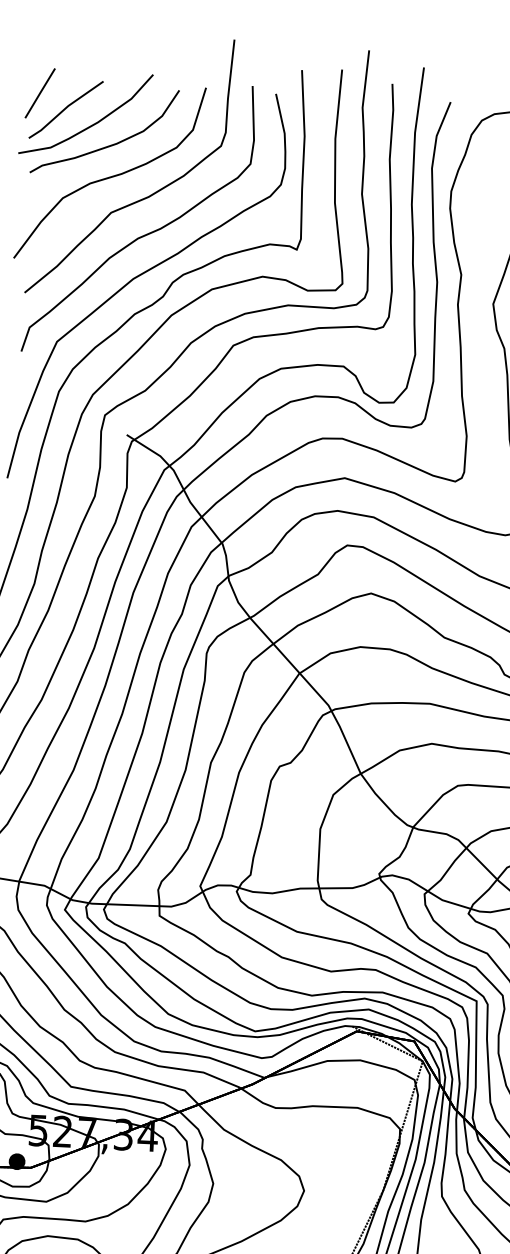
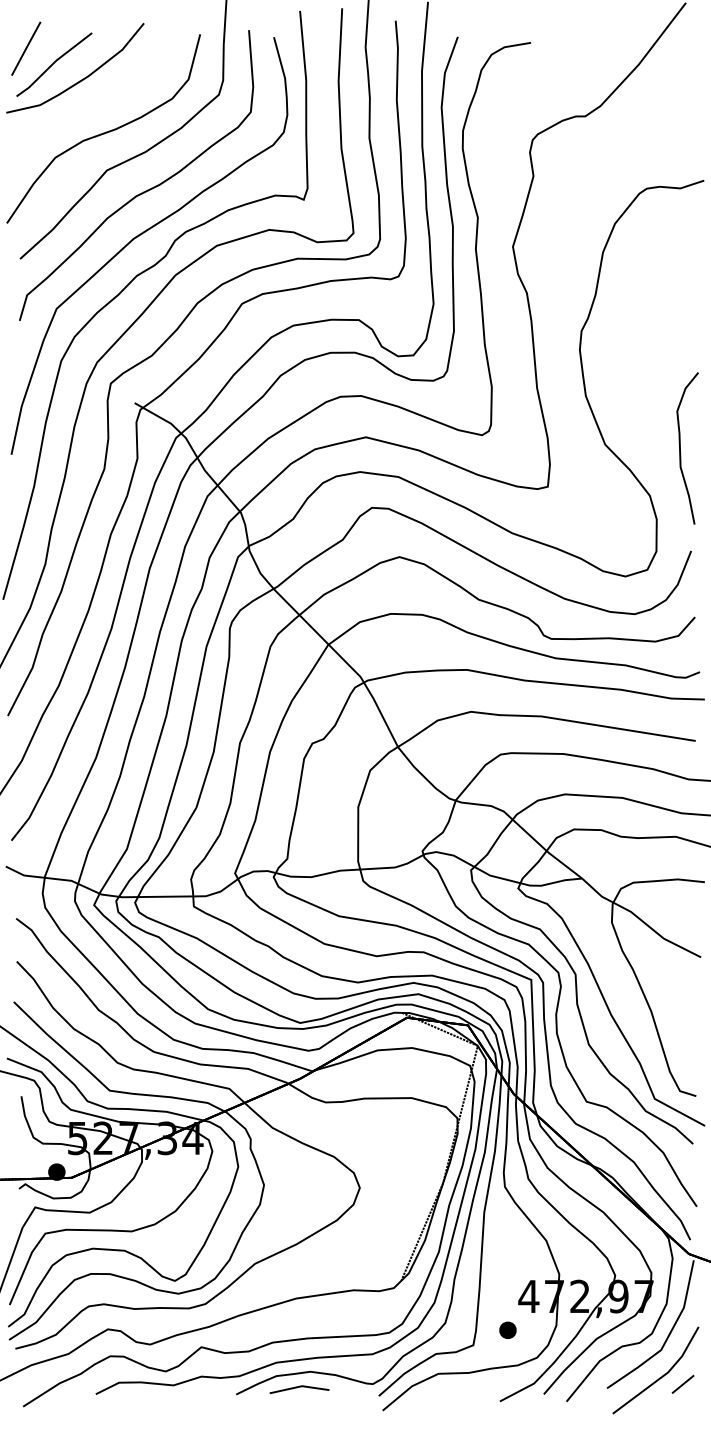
part: (109, 145) -> (101, 99), removed

